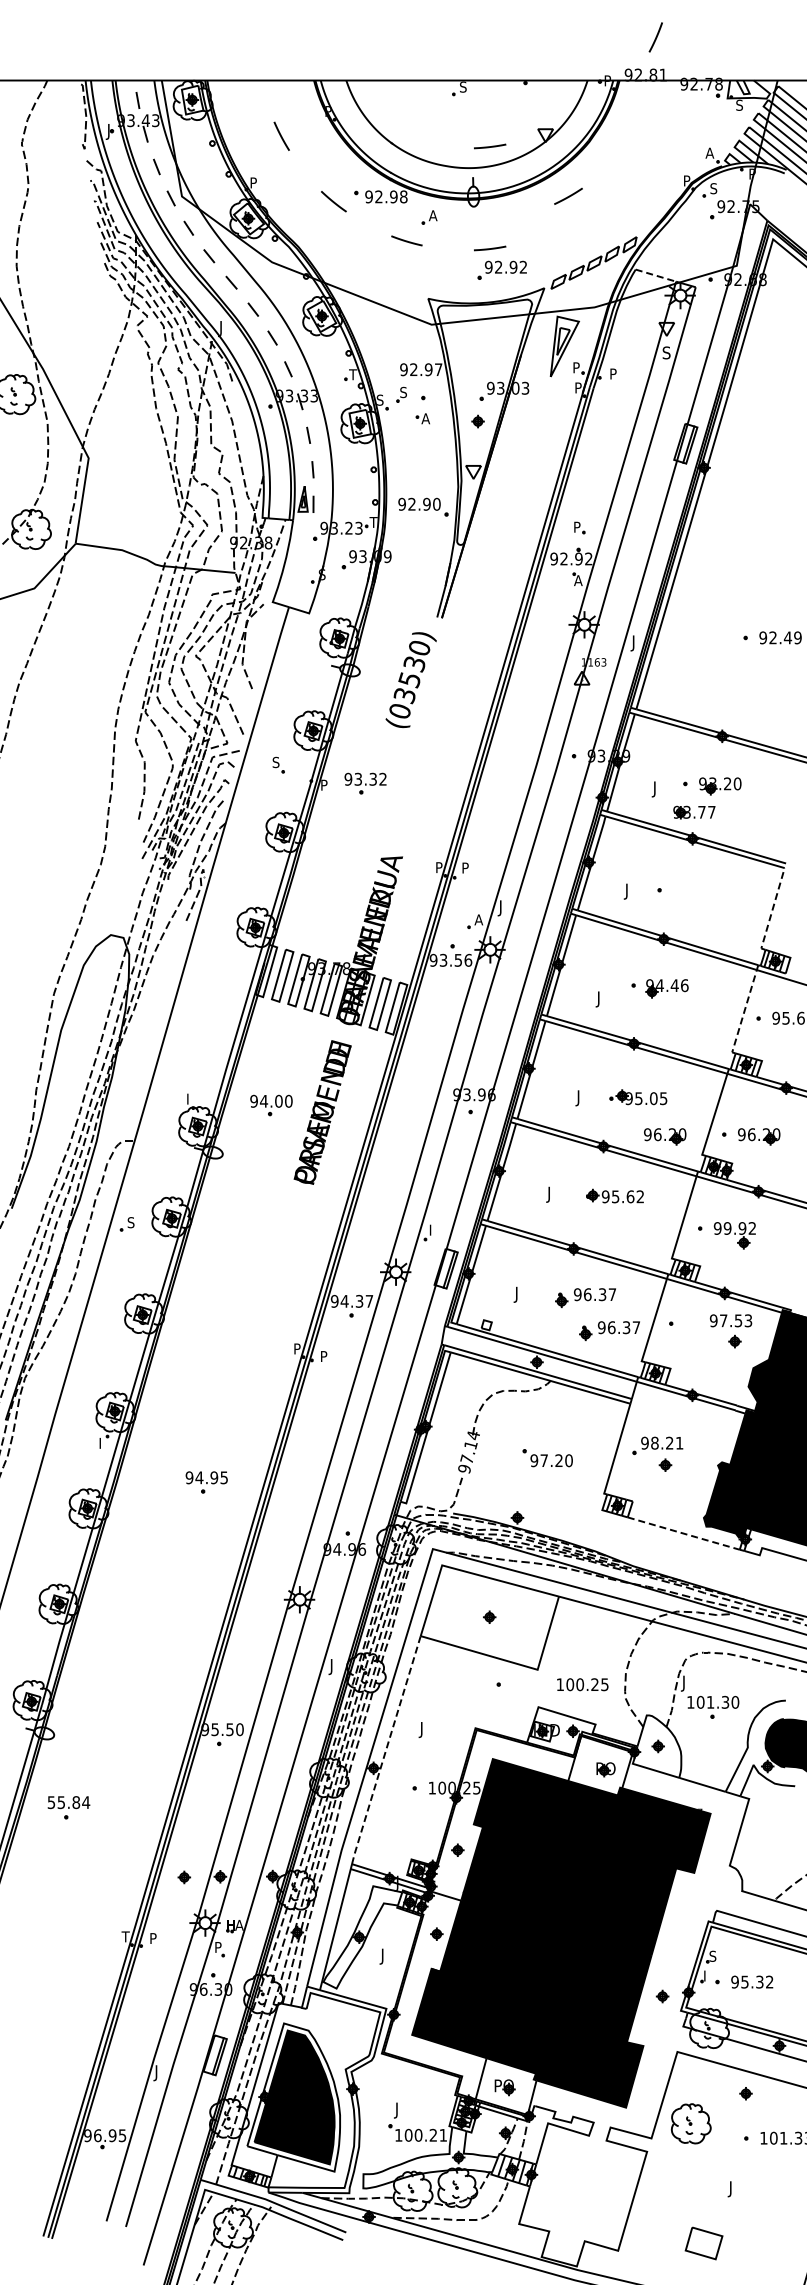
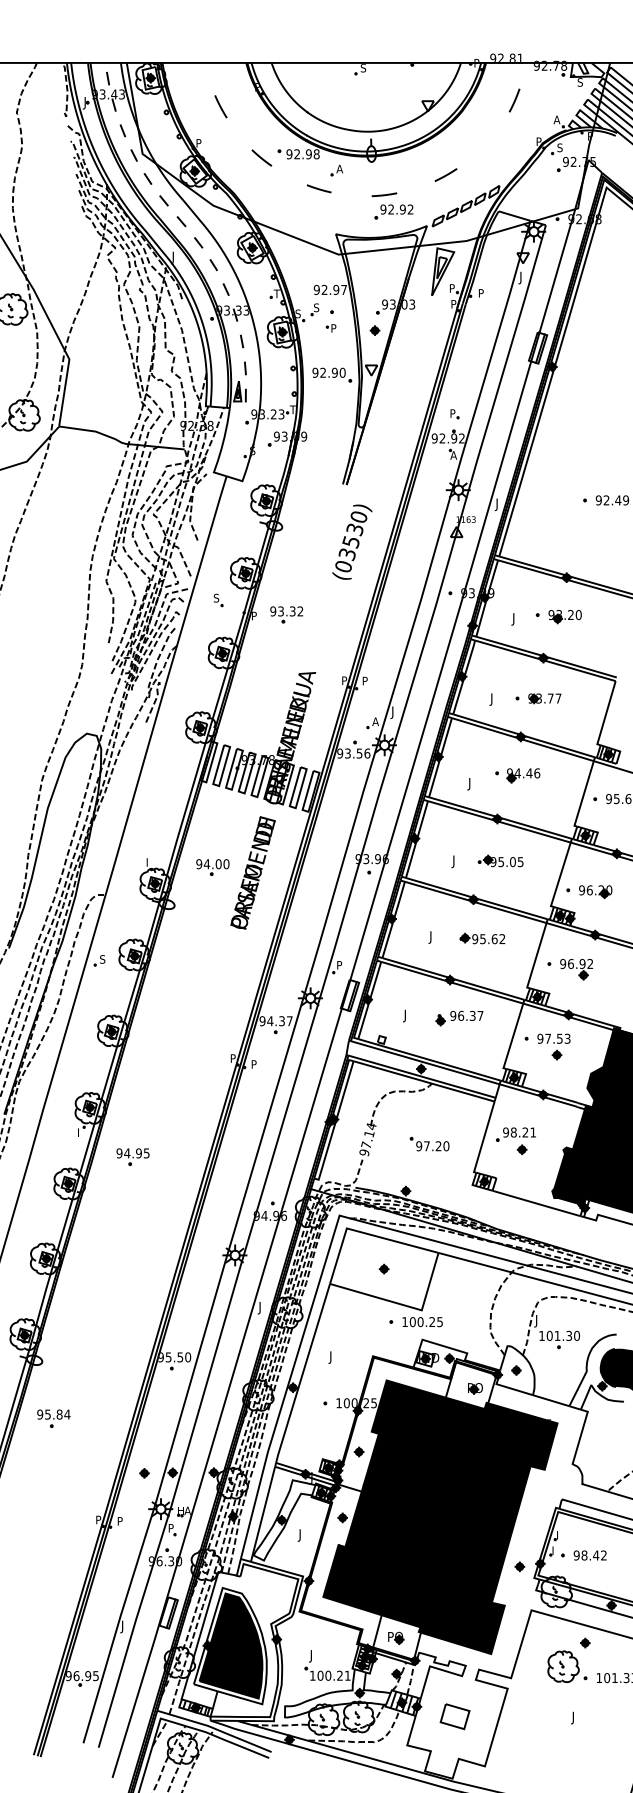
line: (655, 37) -> (514, 100), moved
line: (490, 146) -> (384, 114), removed
line: (568, 196) -> (446, 175), moved
line: (656, 275) -> (515, 215), dashed -> solid
text: (665, 354) -> (522, 277), S -> J
text: (425, 418) -> (333, 328), A -> P
part: (423, 506) -> (332, 374), moved
text: (410, 680) -> (351, 542), moved
part: (694, 812) -> (544, 698), moved
line: (772, 910) -> (606, 714), dashed -> solid
line: (743, 1013) -> (583, 795), dashed -> solid
part: (665, 1136) -> (522, 891), removed
text: (433, 1227) -> (340, 963), I -> P
text: (727, 1228) -> (570, 964), 99.92 -> 96.92
part: (609, 1330) -> (478, 1044), removed
part: (730, 1331) -> (553, 1047), moved
part: (206, 1482) -> (132, 1157), moved
line: (684, 1533) -> (537, 1203), dashed -> solid
text: (582, 1684) -> (422, 1321), moved
line: (385, 1750) -> (302, 1373), dashed -> solid
text: (51, 1802) -> (40, 1414), 55.84 -> 95.84
text: (125, 1936) -> (98, 1519), T -> P
text: (712, 1955) -> (559, 1534), S -> I
text: (752, 1981) -> (590, 1555), 95.32 -> 98.42
part: (691, 2123) -> (563, 1666), moved
part: (703, 2243) -> (454, 1716), moved

